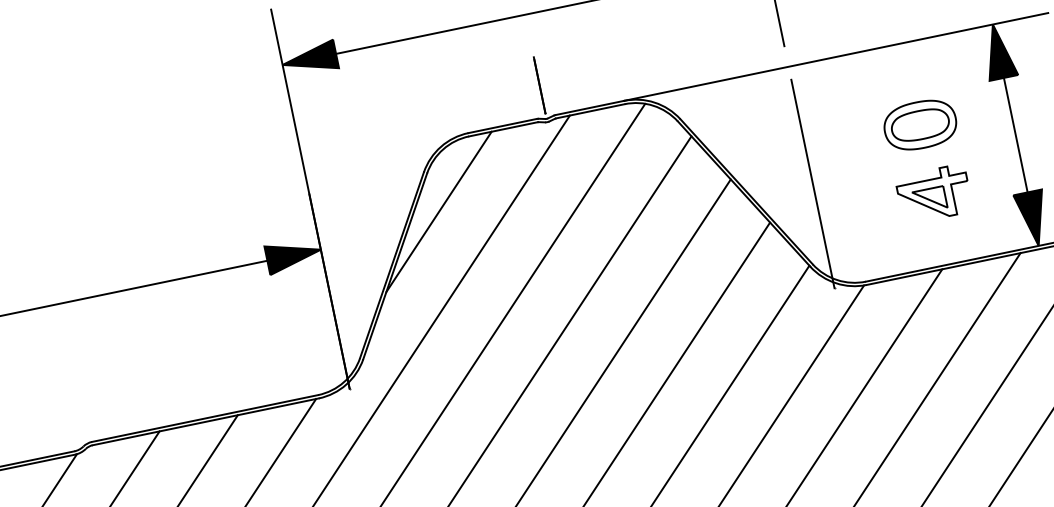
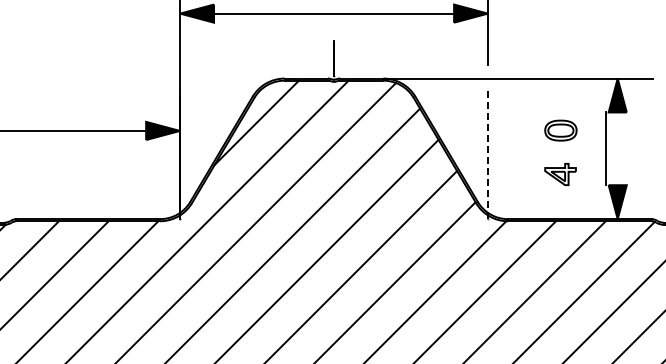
part: (919, 124) -> (560, 130), size x0.7
line: (1015, 134) -> (605, 148), moved
line: (813, 183) -> (488, 152), solid -> dashed
part: (934, 194) -> (560, 174), size x0.7

